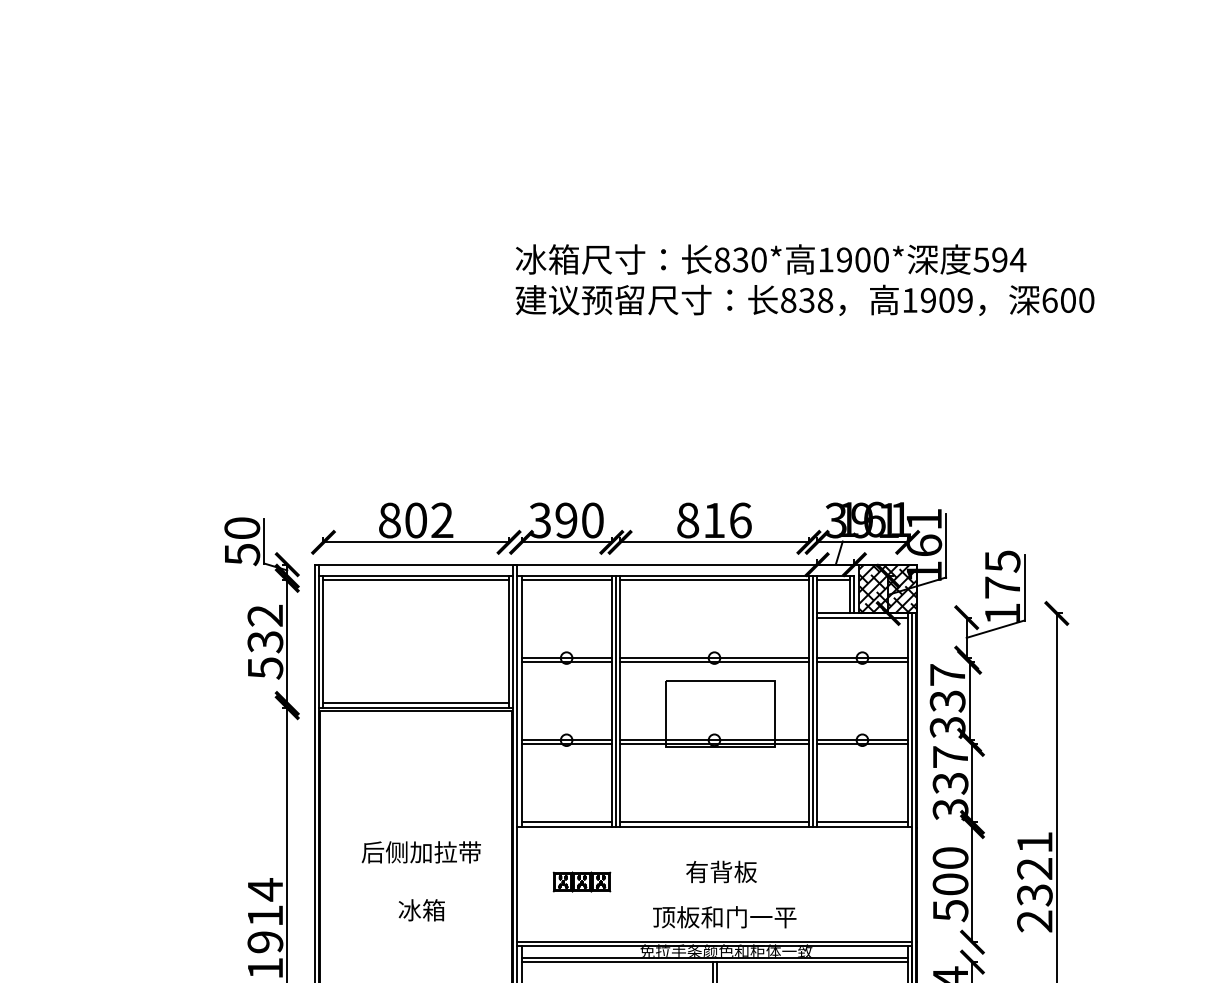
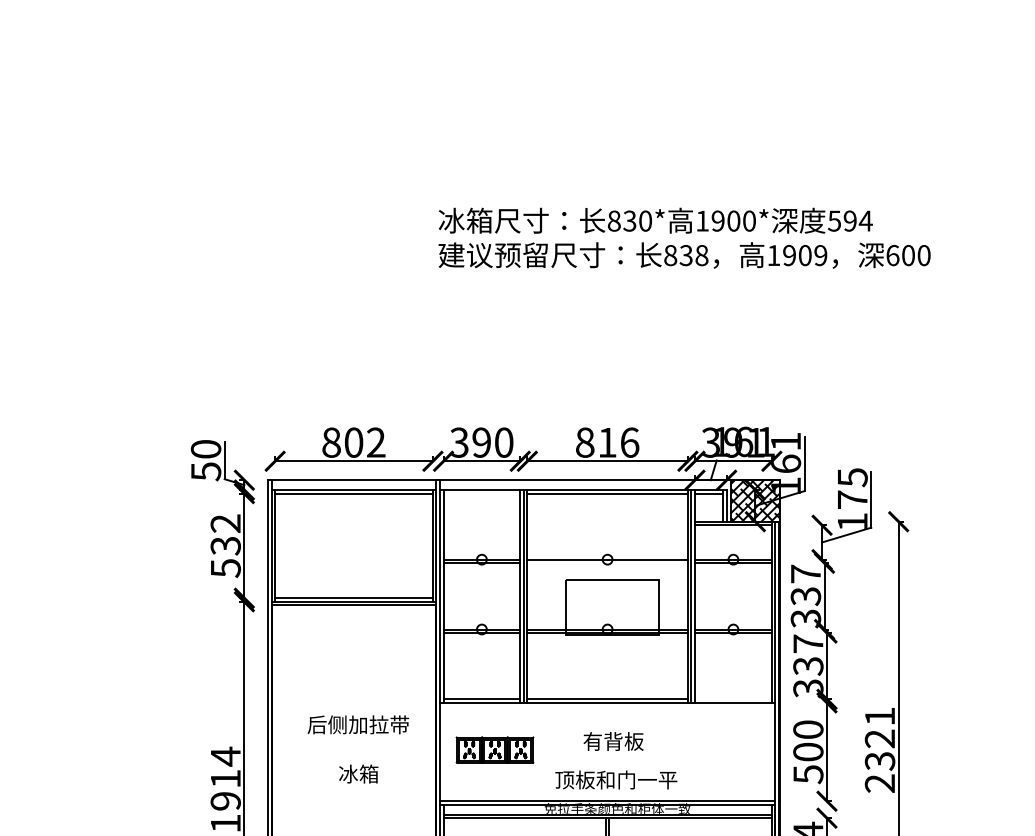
line: (566, 580) -> (481, 493), removed
line: (714, 662) -> (607, 563), removed
line: (862, 822) -> (733, 699), removed
part: (581, 881) -> (494, 749), size x1.6

